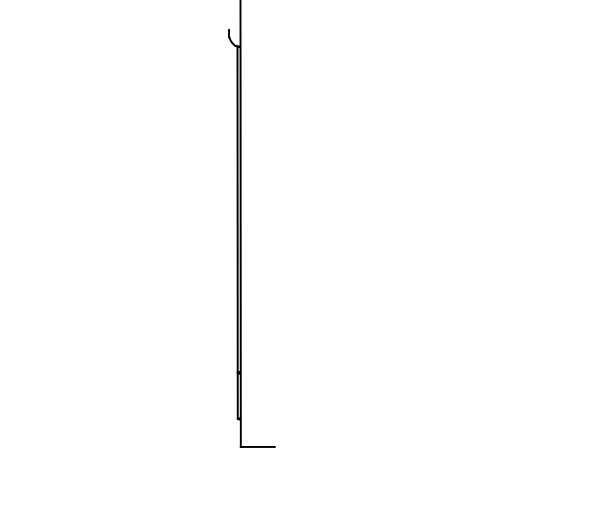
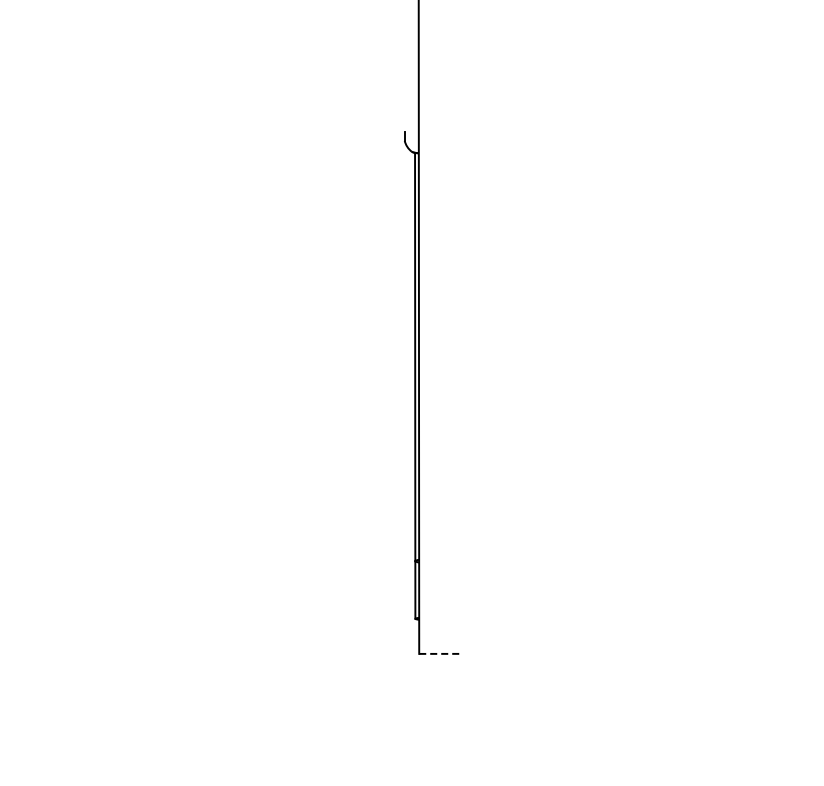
line: (257, 446) -> (440, 653), solid -> dashed

